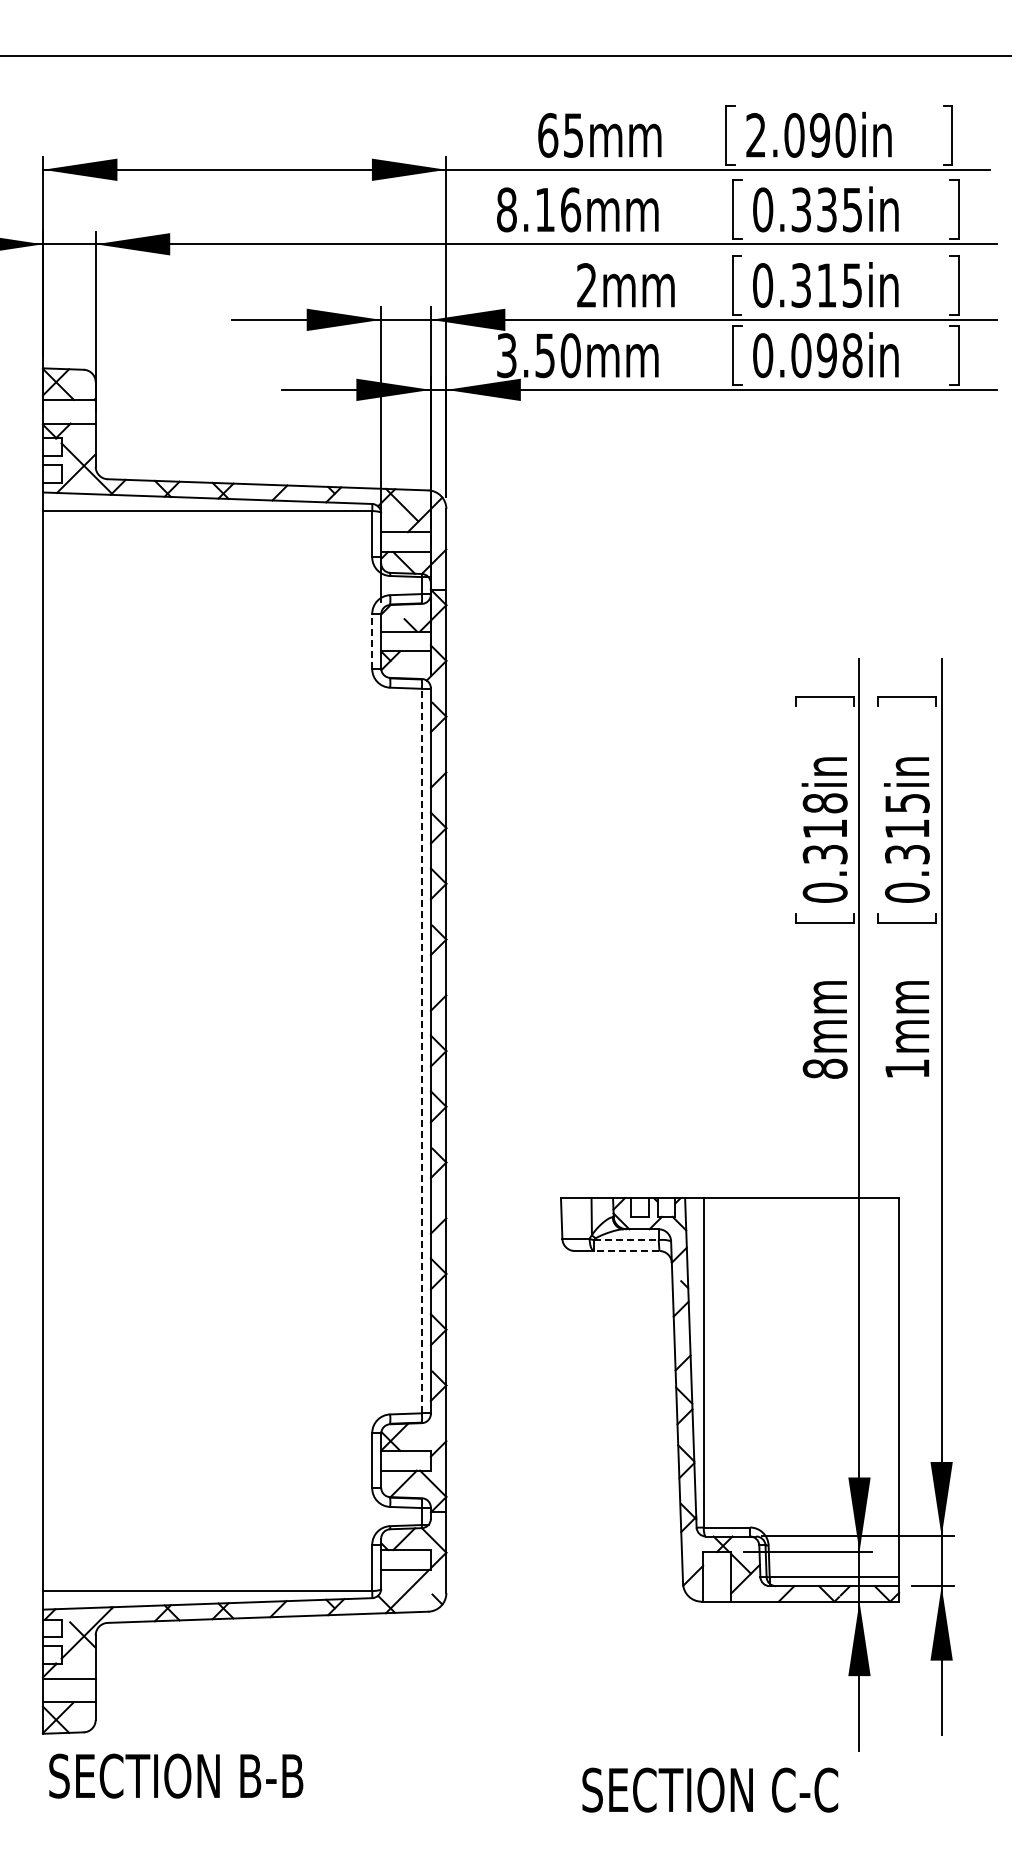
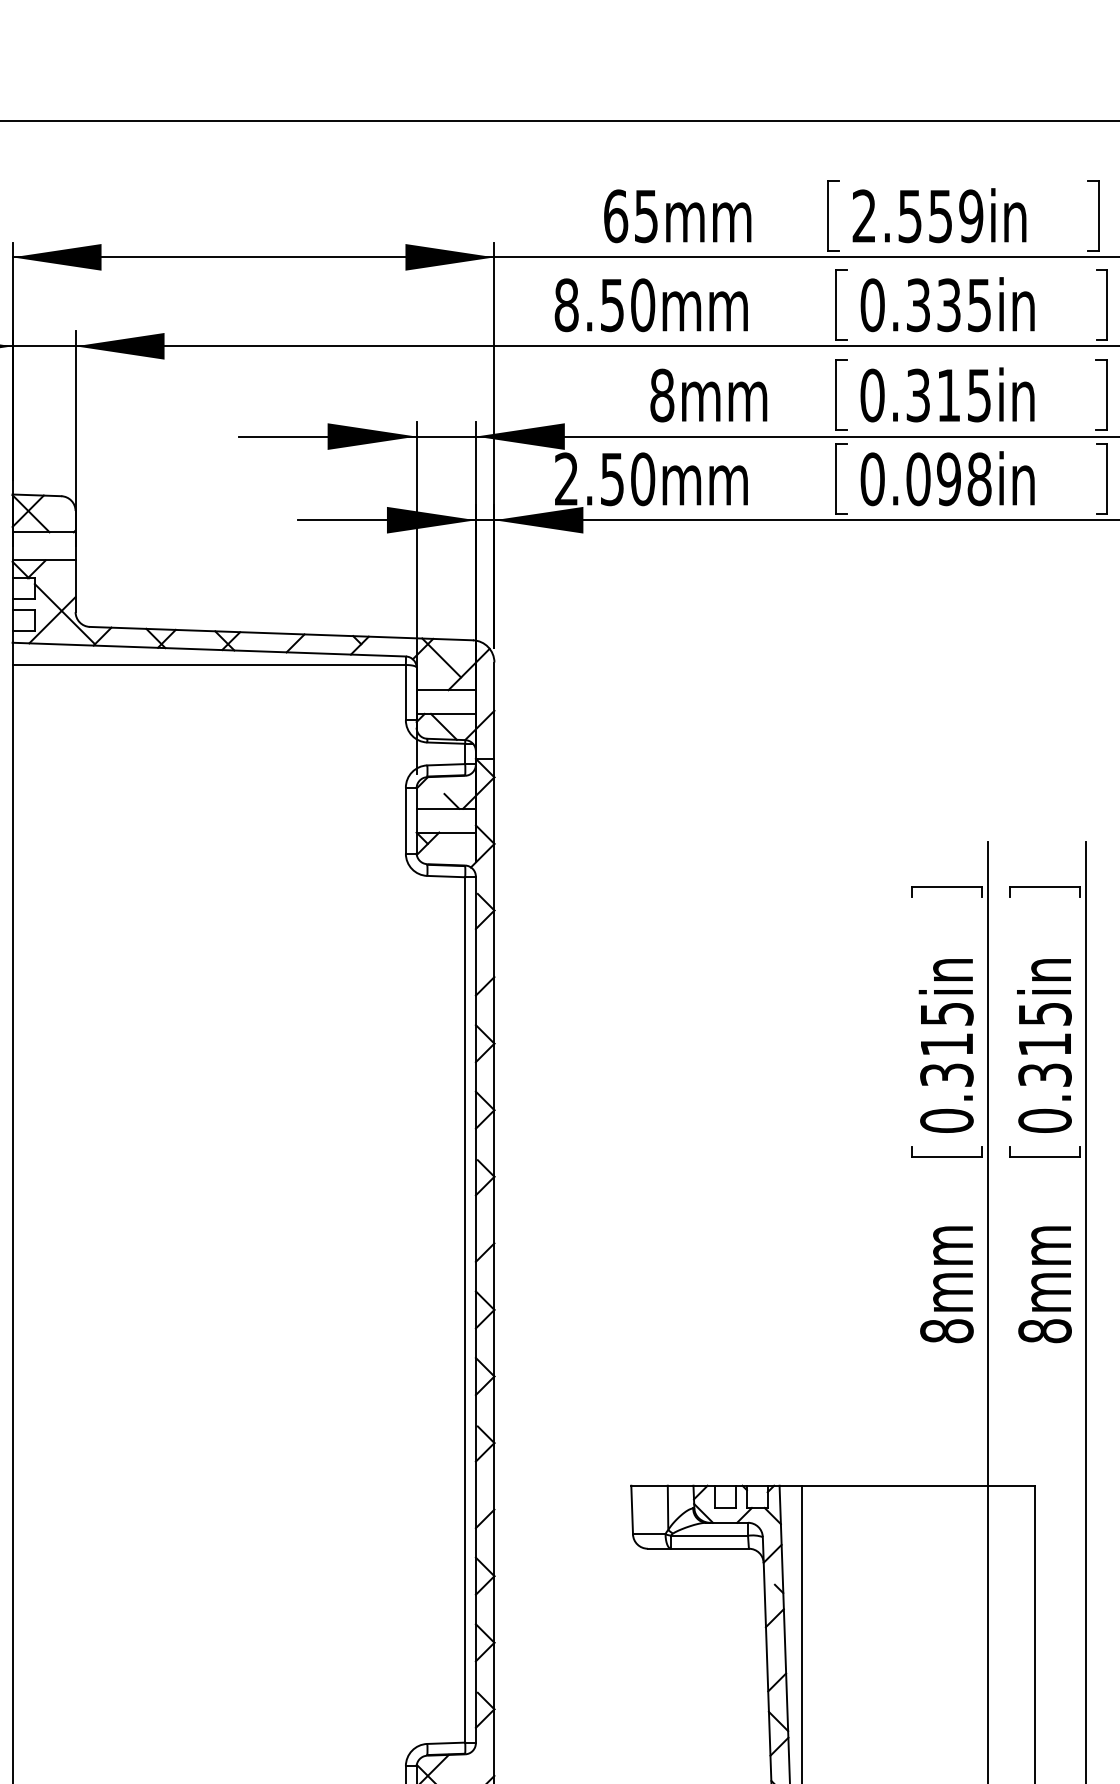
text: (819, 135) -> (940, 216), 2.090in -> 2.559in
text: (558, 209) -> (628, 304), 8.16mm -> 8.50mm
text: (586, 285) -> (661, 395), 2mm -> 8mm
text: (506, 355) -> (566, 479), 3.50mm -> 2.50mm
line: (372, 641) -> (406, 820), dashed -> solid
text: (824, 803) -> (946, 1014), 0.318in -> 0.315in
line: (421, 1050) -> (464, 1309), dashed -> solid
text: (907, 1068) -> (1045, 1330), 1mm -> 8mm
line: (626, 1240) -> (709, 1536), dashed -> solid
line: (626, 1251) -> (709, 1549), dashed -> solid

